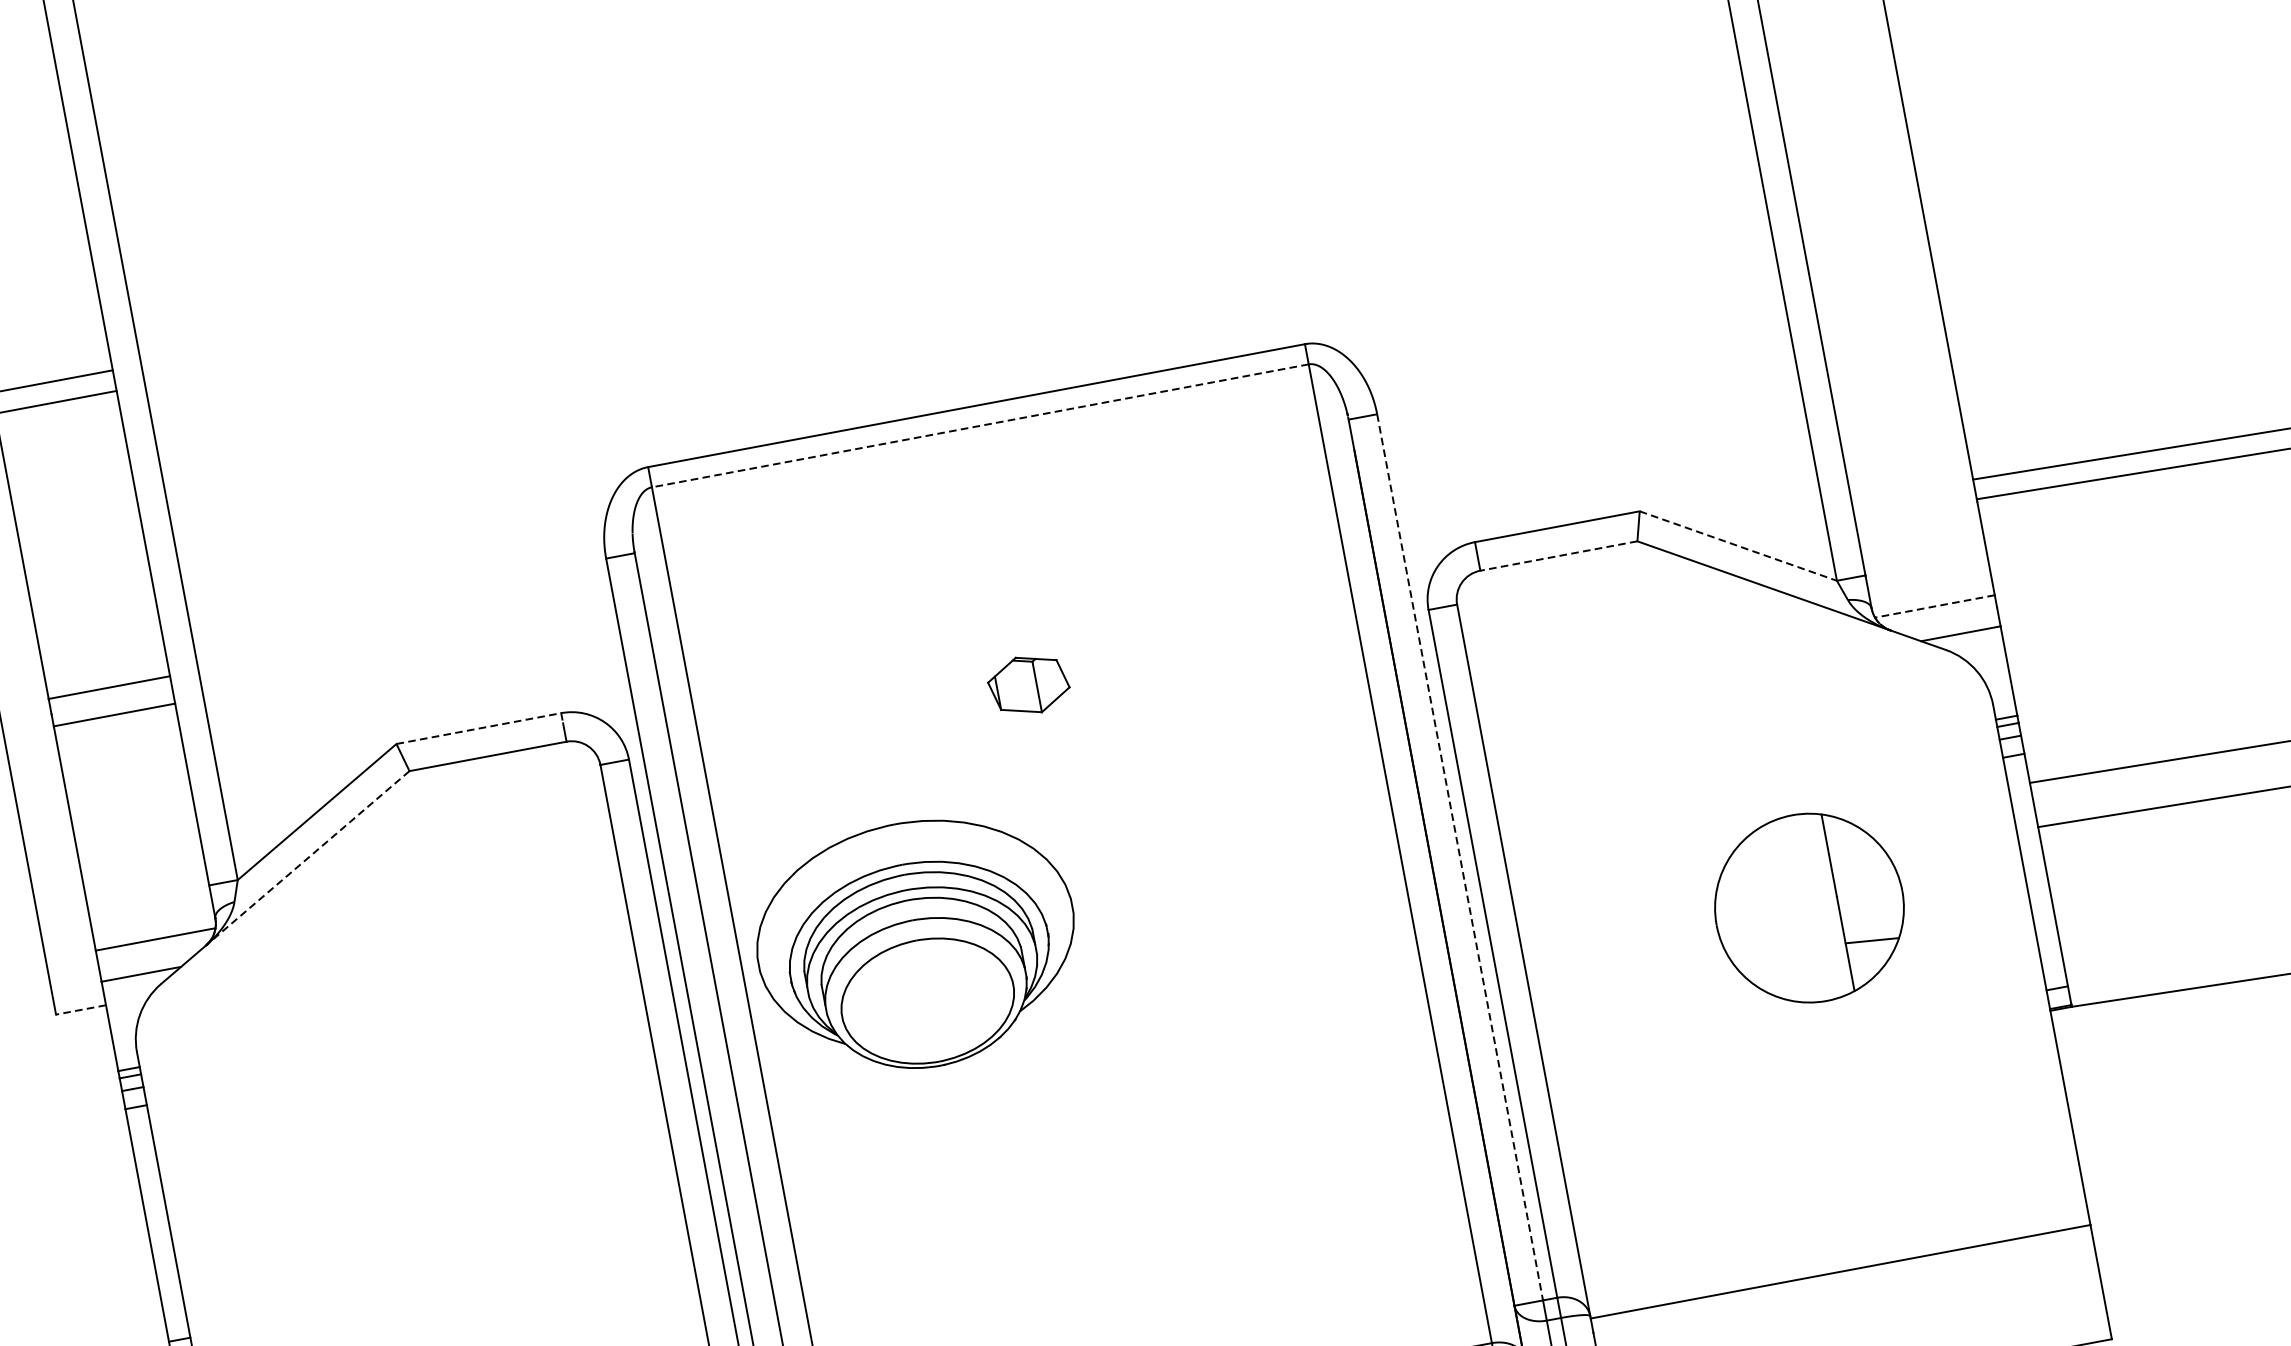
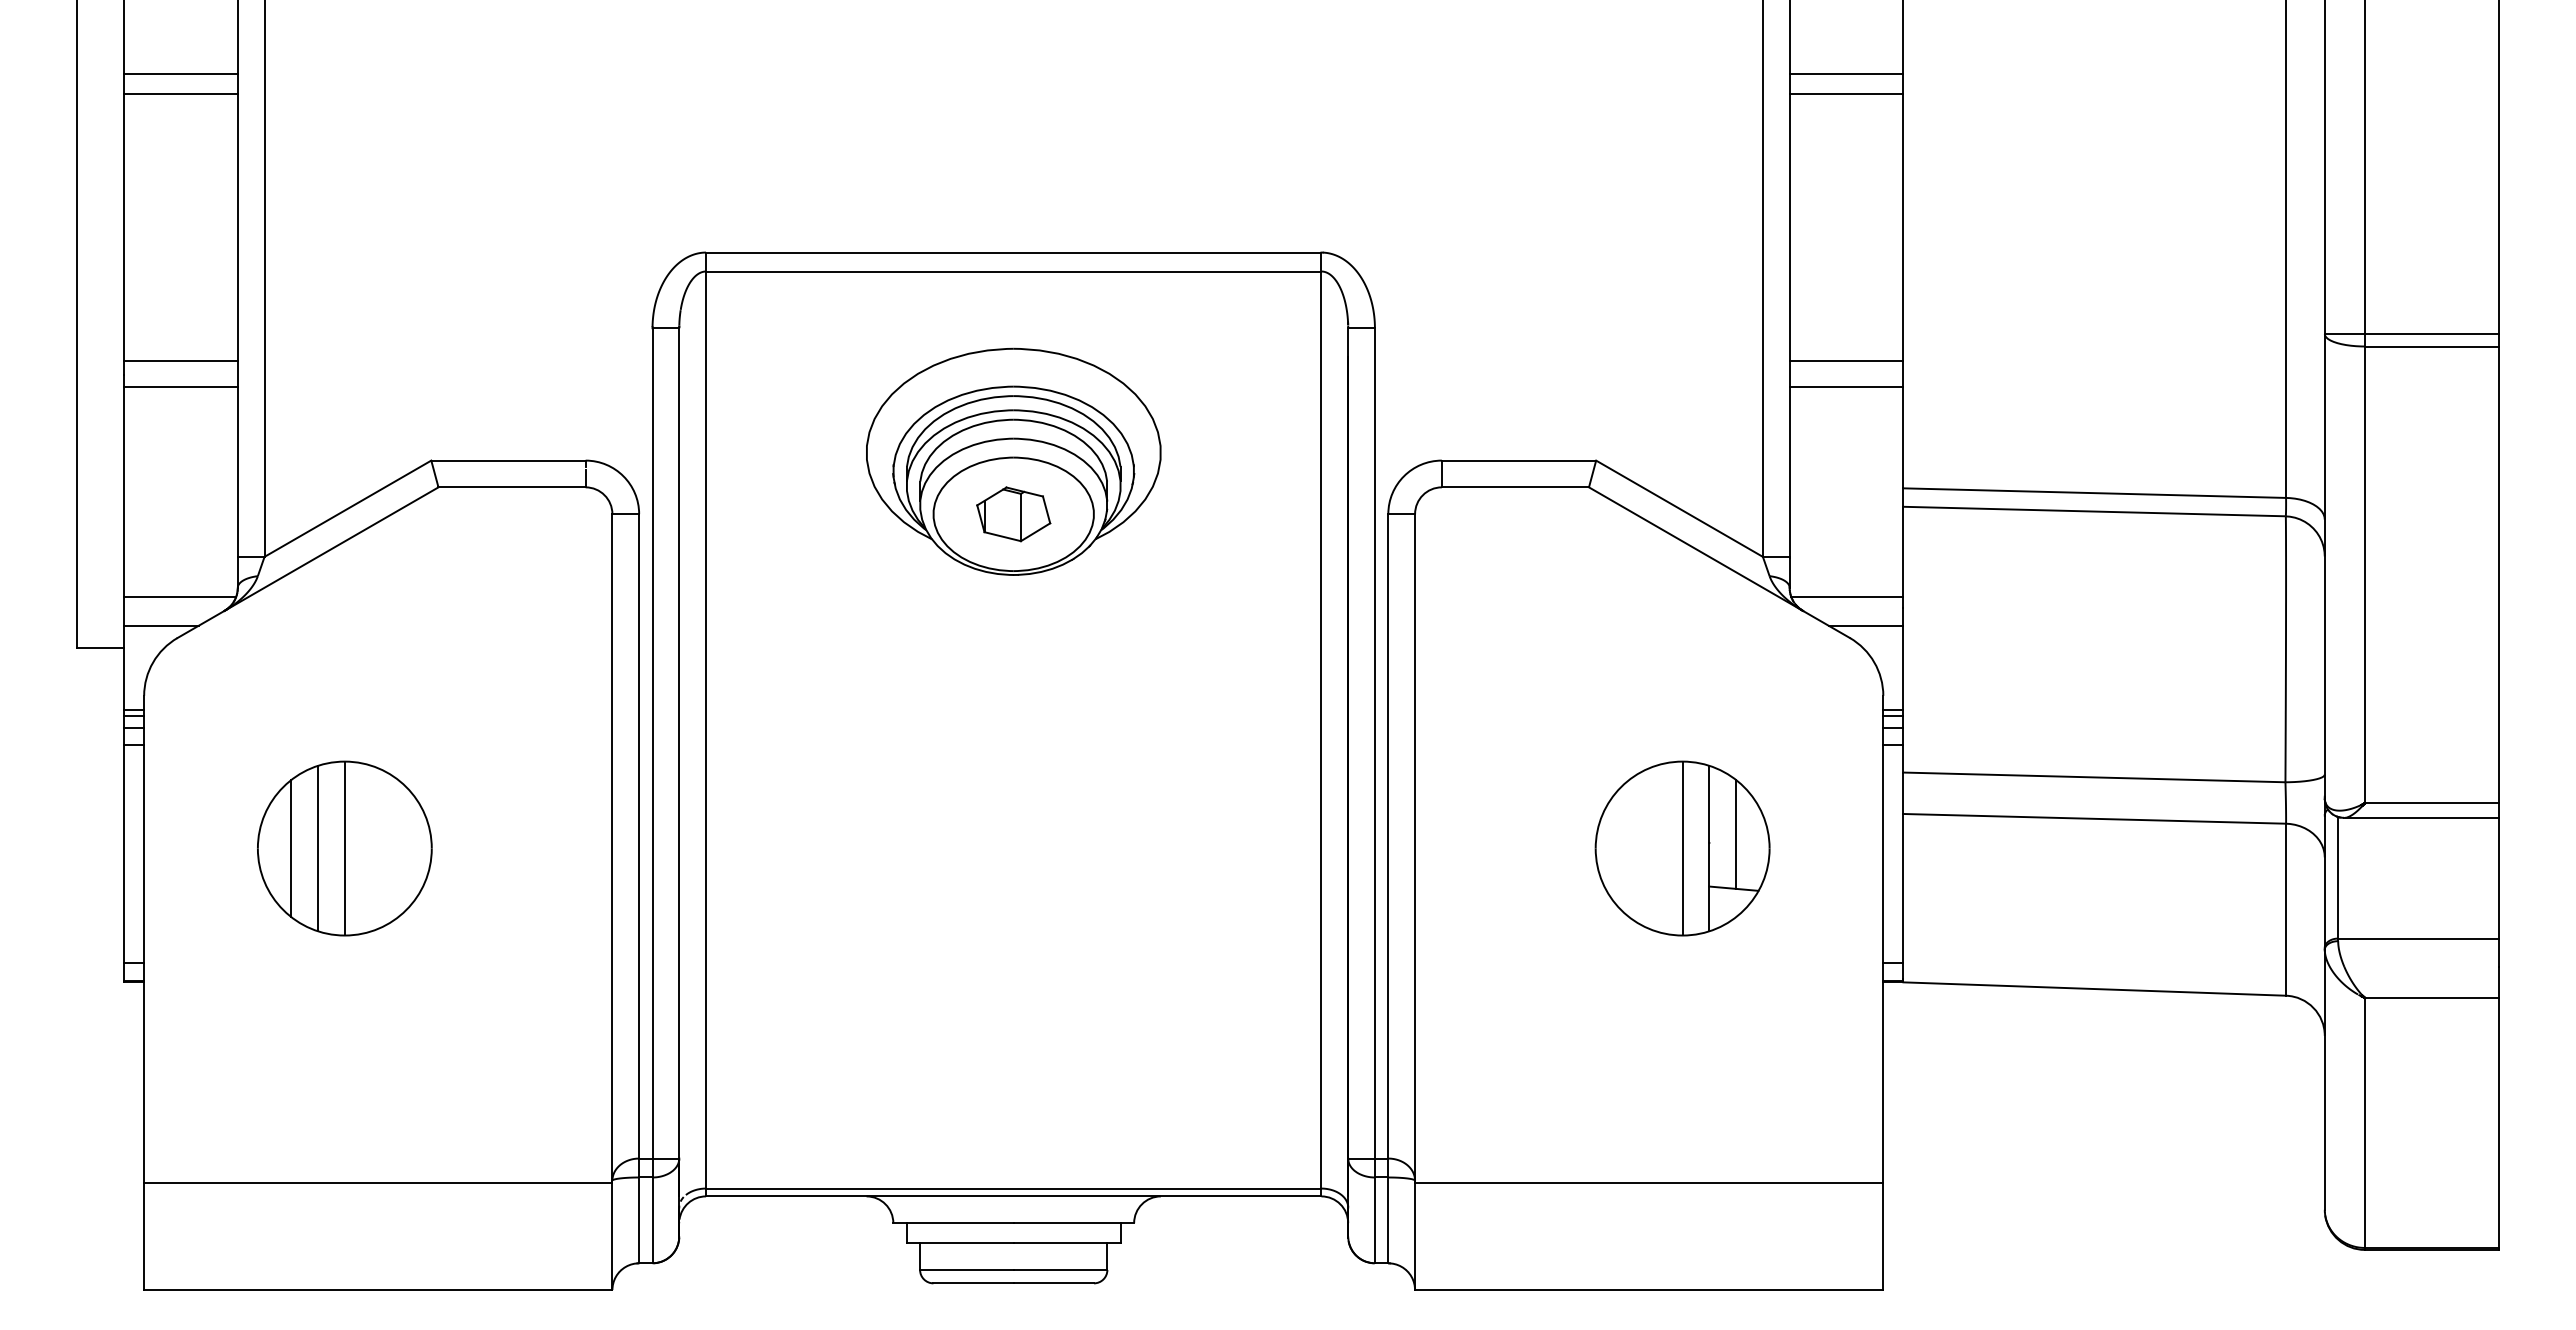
line: (1829, 49) -> (1846, 74), added
line: (1833, 69) -> (1846, 93), added
line: (1886, 354) -> (1846, 360), added
line: (1892, 382) -> (1846, 386), added
line: (980, 425) -> (1013, 271), dashed -> solid
line: (1738, 545) -> (1679, 508), dashed -> solid
line: (1558, 556) -> (1515, 487), dashed -> solid
line: (1934, 606) -> (1846, 596), dashed -> solid
line: (478, 728) -> (508, 460), dashed -> solid
line: (1459, 857) -> (1374, 743), dashed -> solid
line: (307, 858) -> (331, 549), dashed -> solid
line: (1864, 882) -> (1736, 834), added
line: (1809, 908) -> (1682, 848), added
part: (917, 944) -> (1013, 461), moved
line: (80, 1009) -> (100, 647), dashed -> solid
part: (381, 1175) -> (344, 848), added

